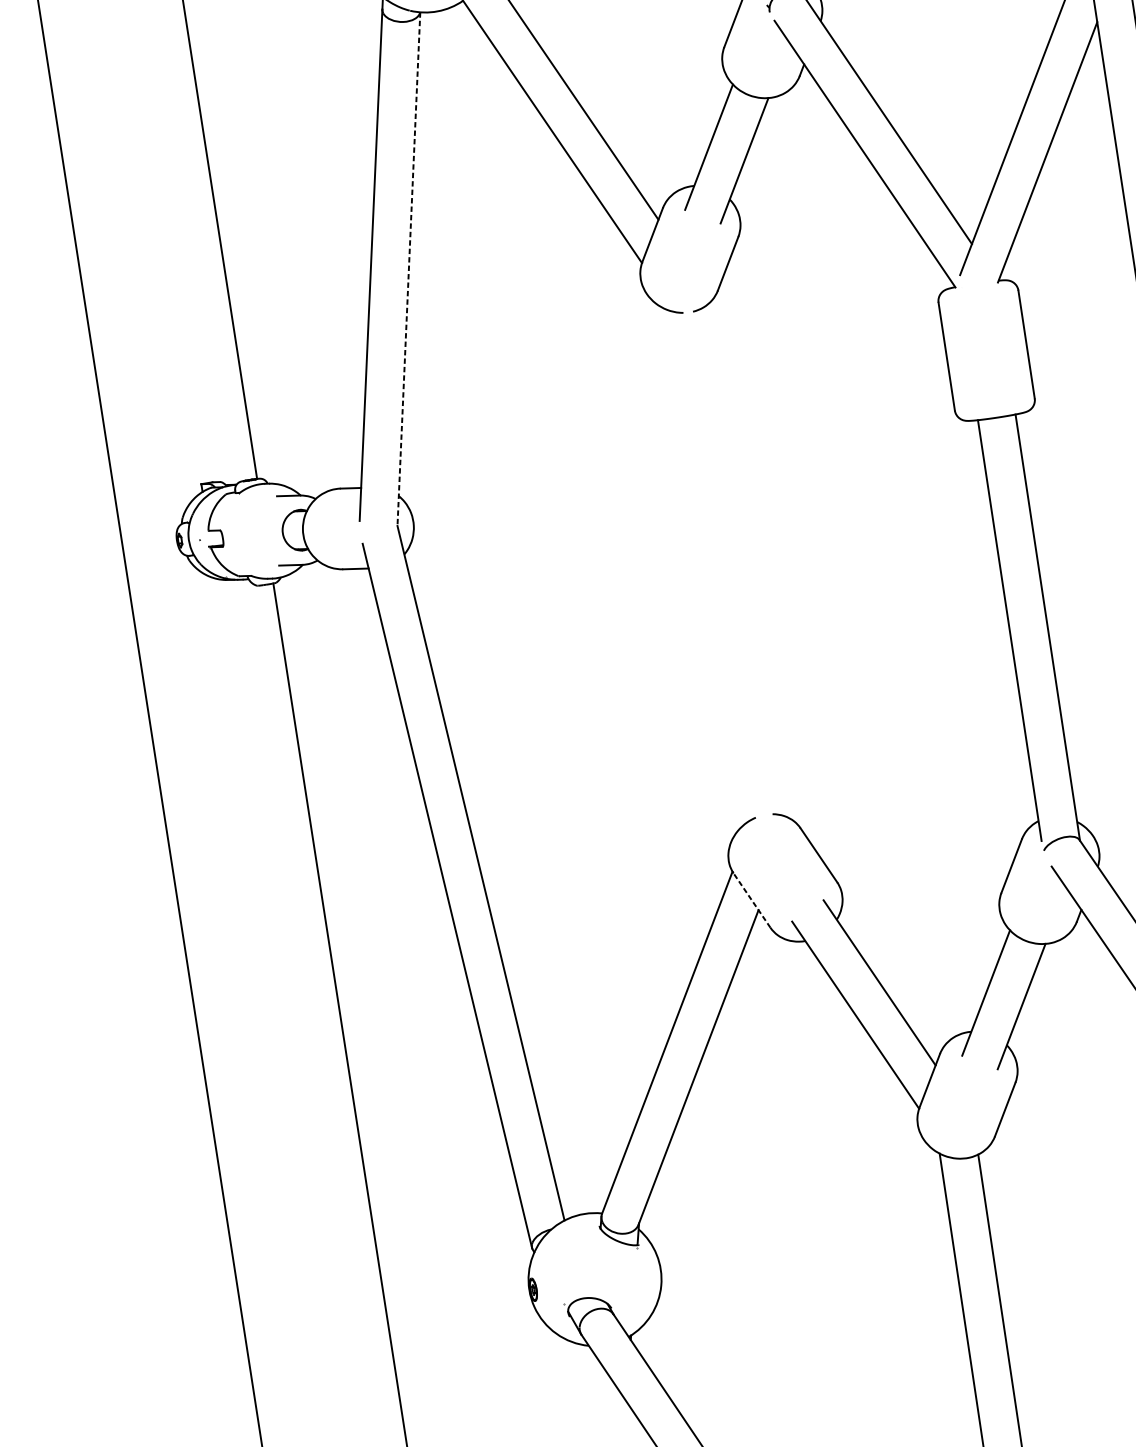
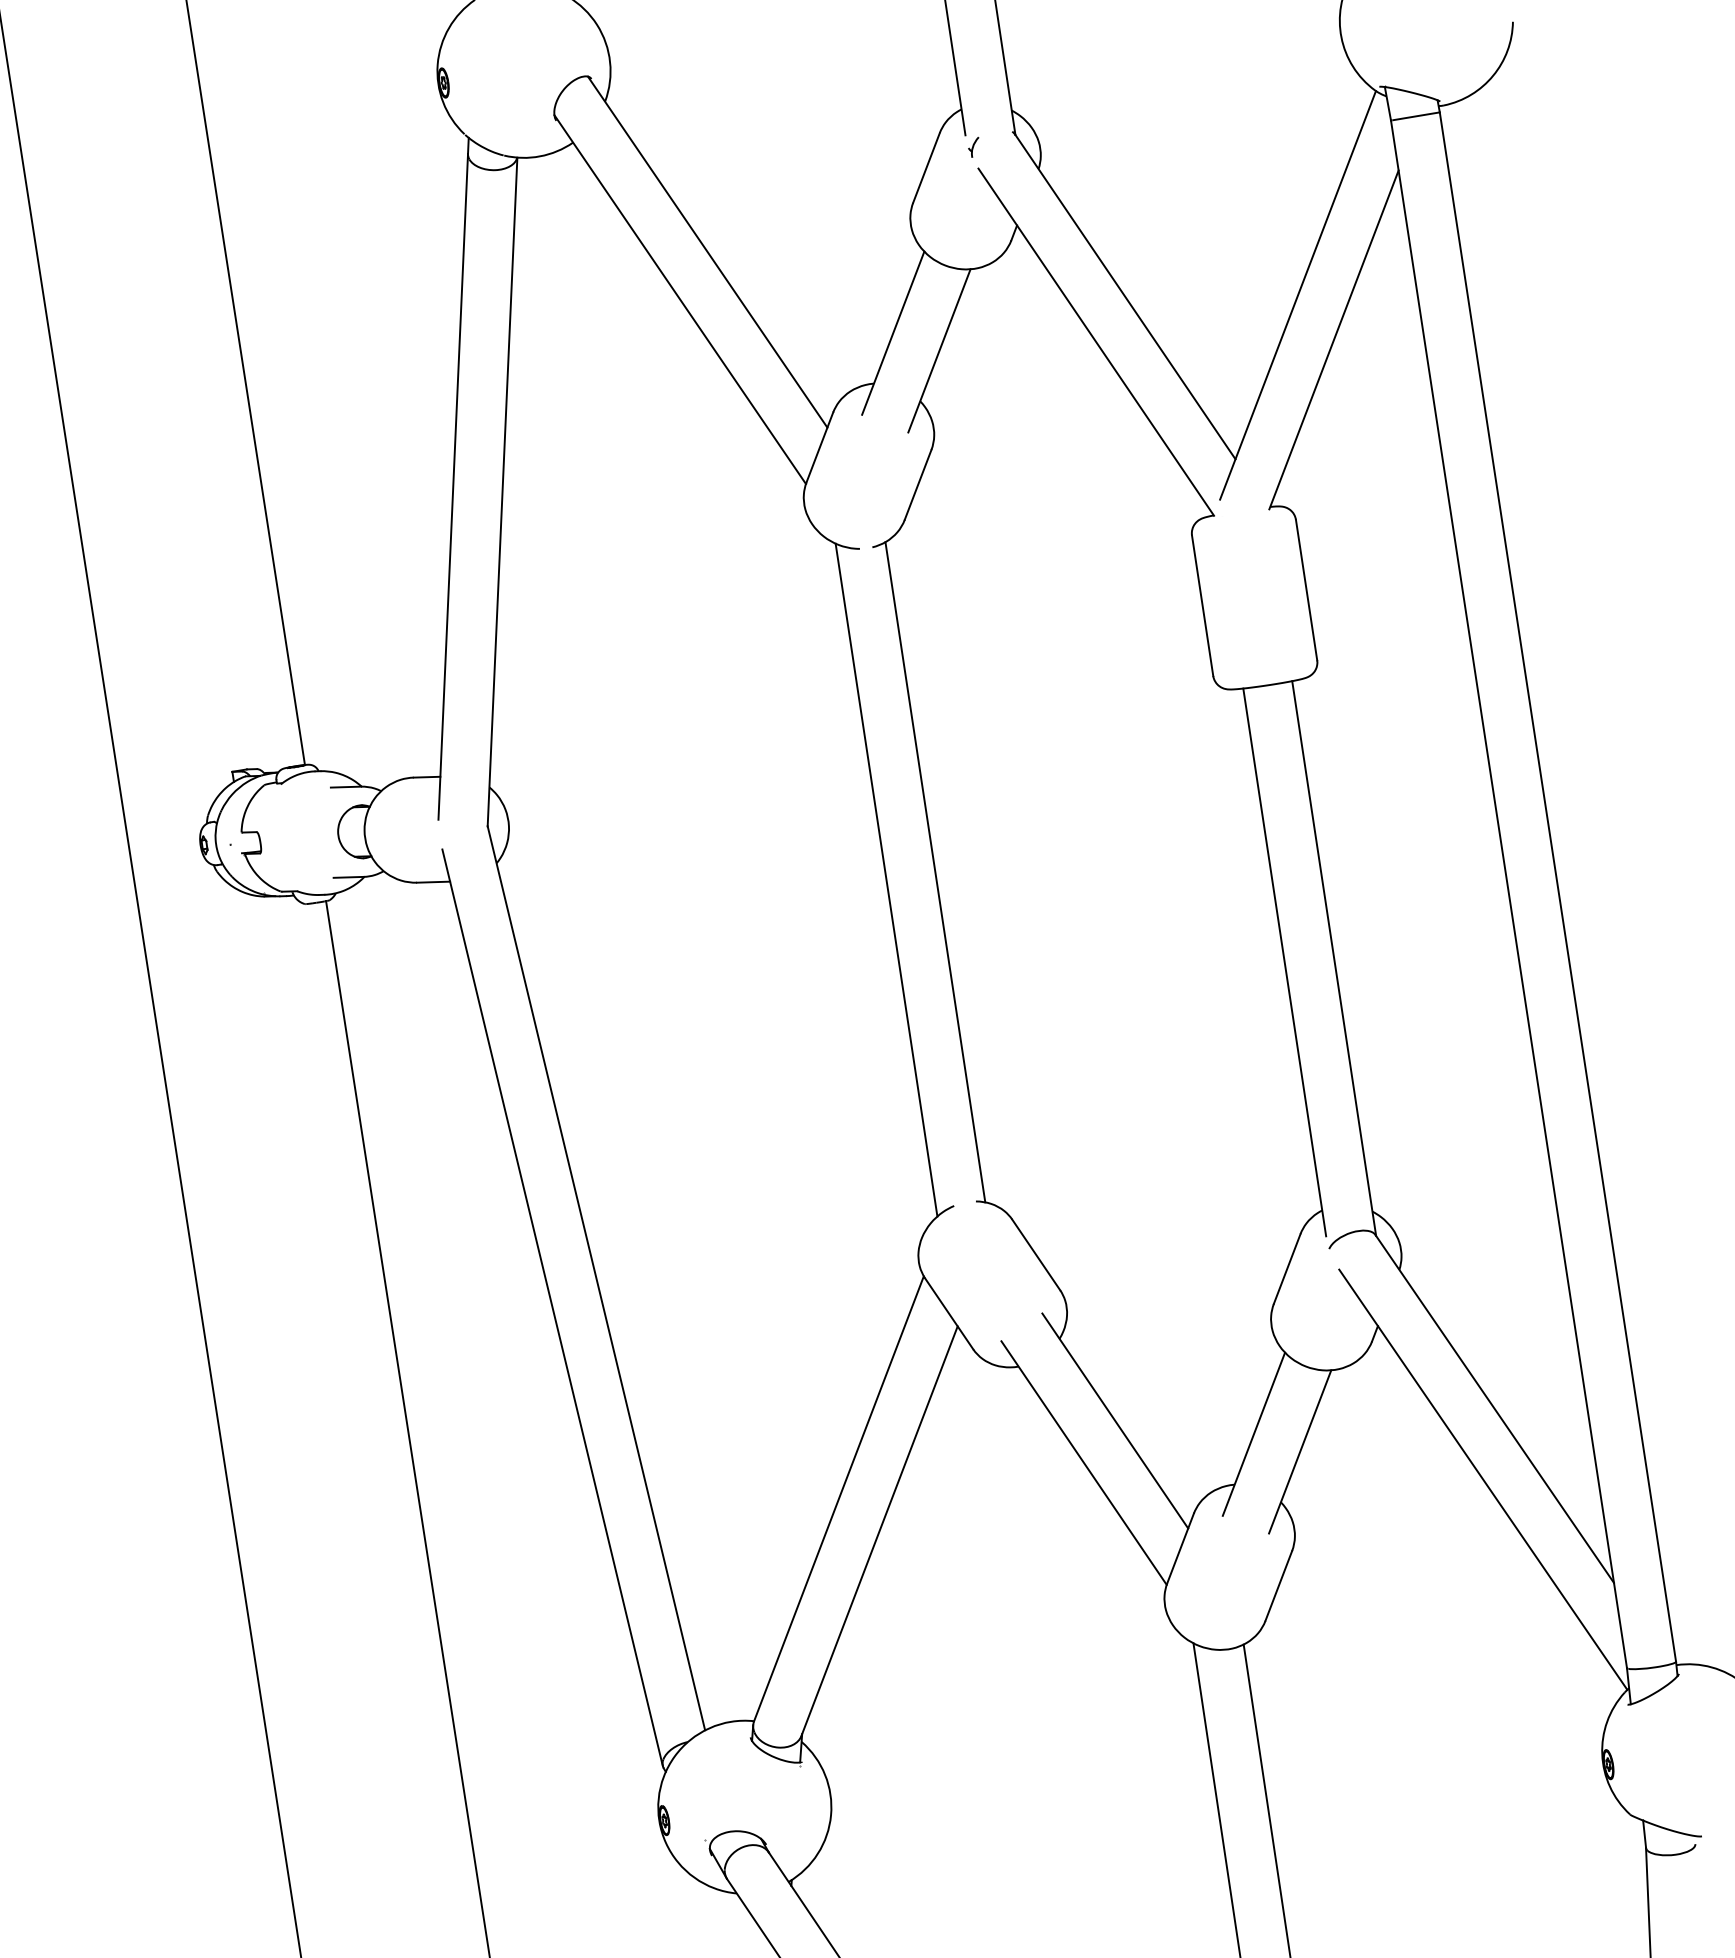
line: (408, 269) -> (502, 492), dashed -> solid
line: (741, 561) -> (935, 872), added
line: (703, 566) -> (886, 879), added
line: (752, 900) -> (949, 1313), dashed -> solid

